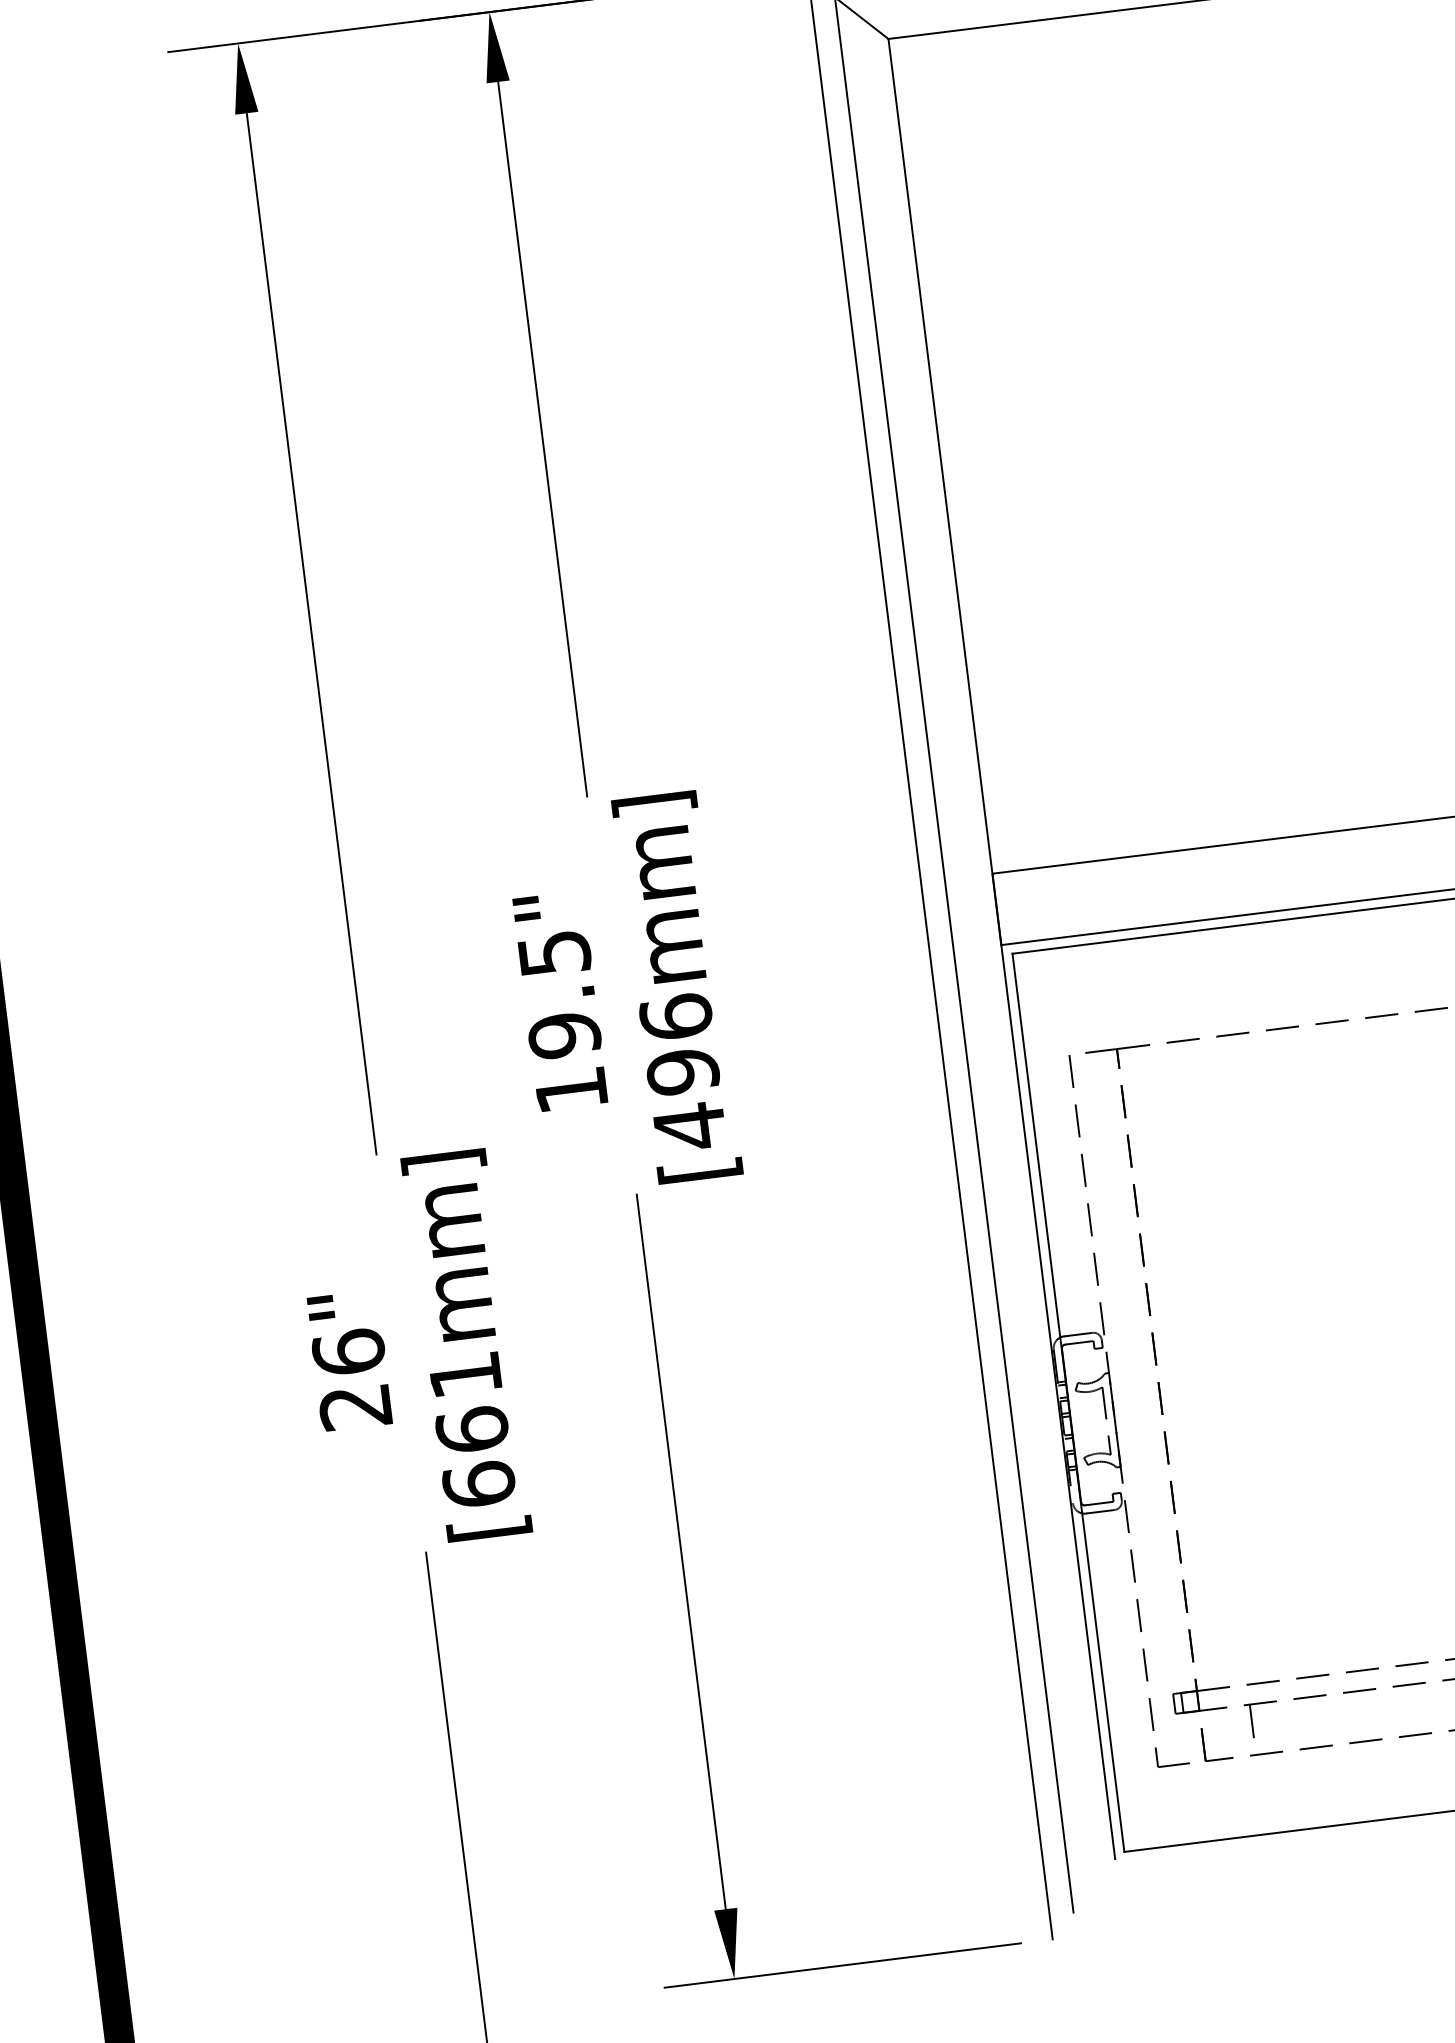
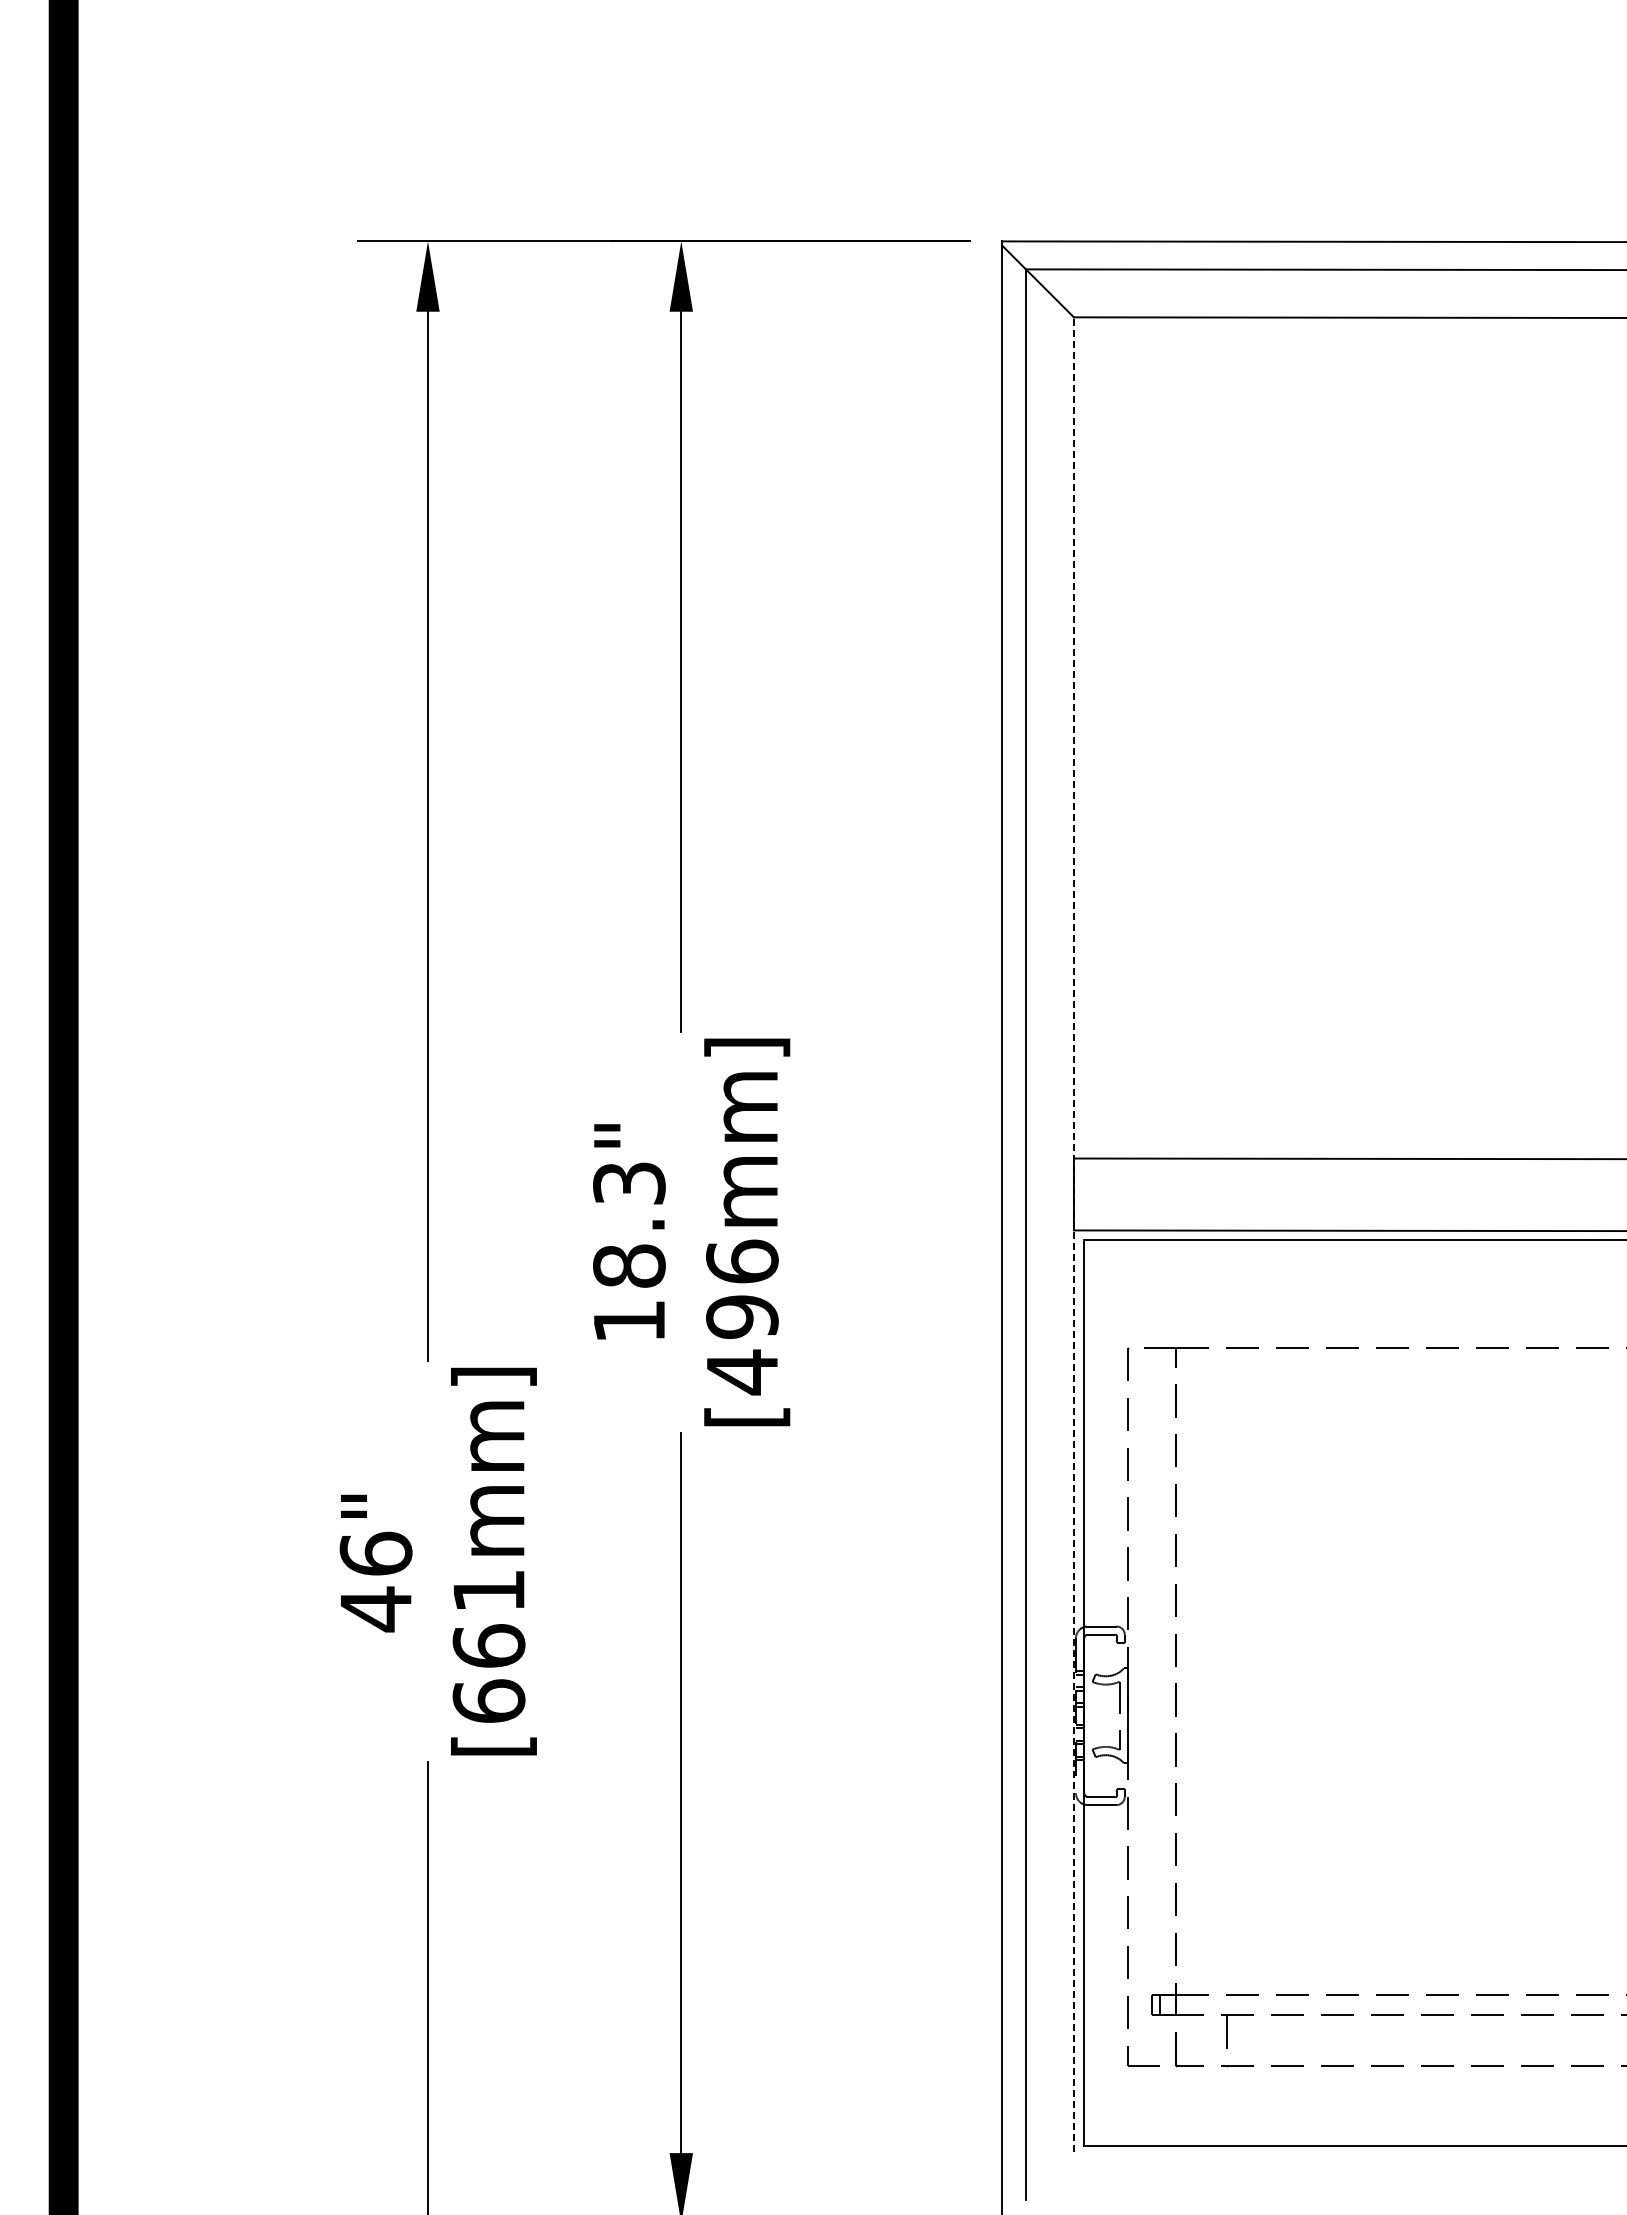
line: (1001, 948) -> (1073, 1233), solid -> dashed
text: (559, 995) -> (629, 1225), 19.5" -> 18.3"
text: (355, 1407) -> (375, 1609), 26" -> 46"

